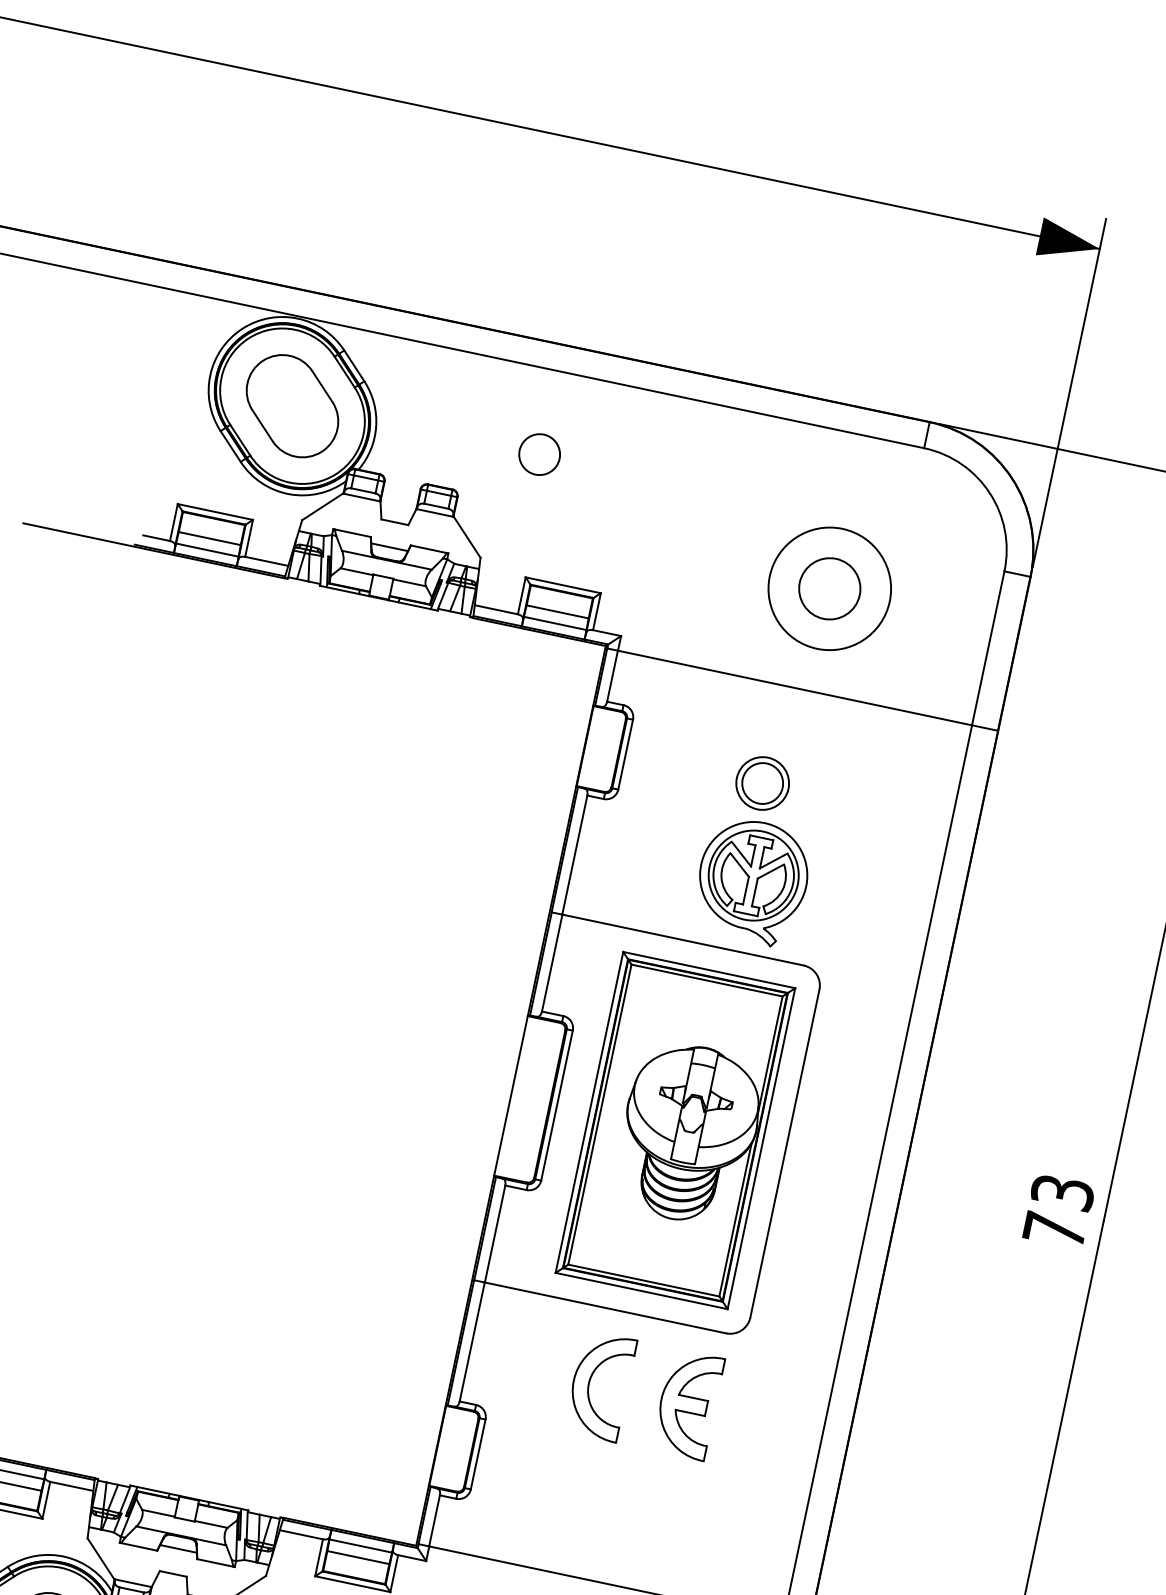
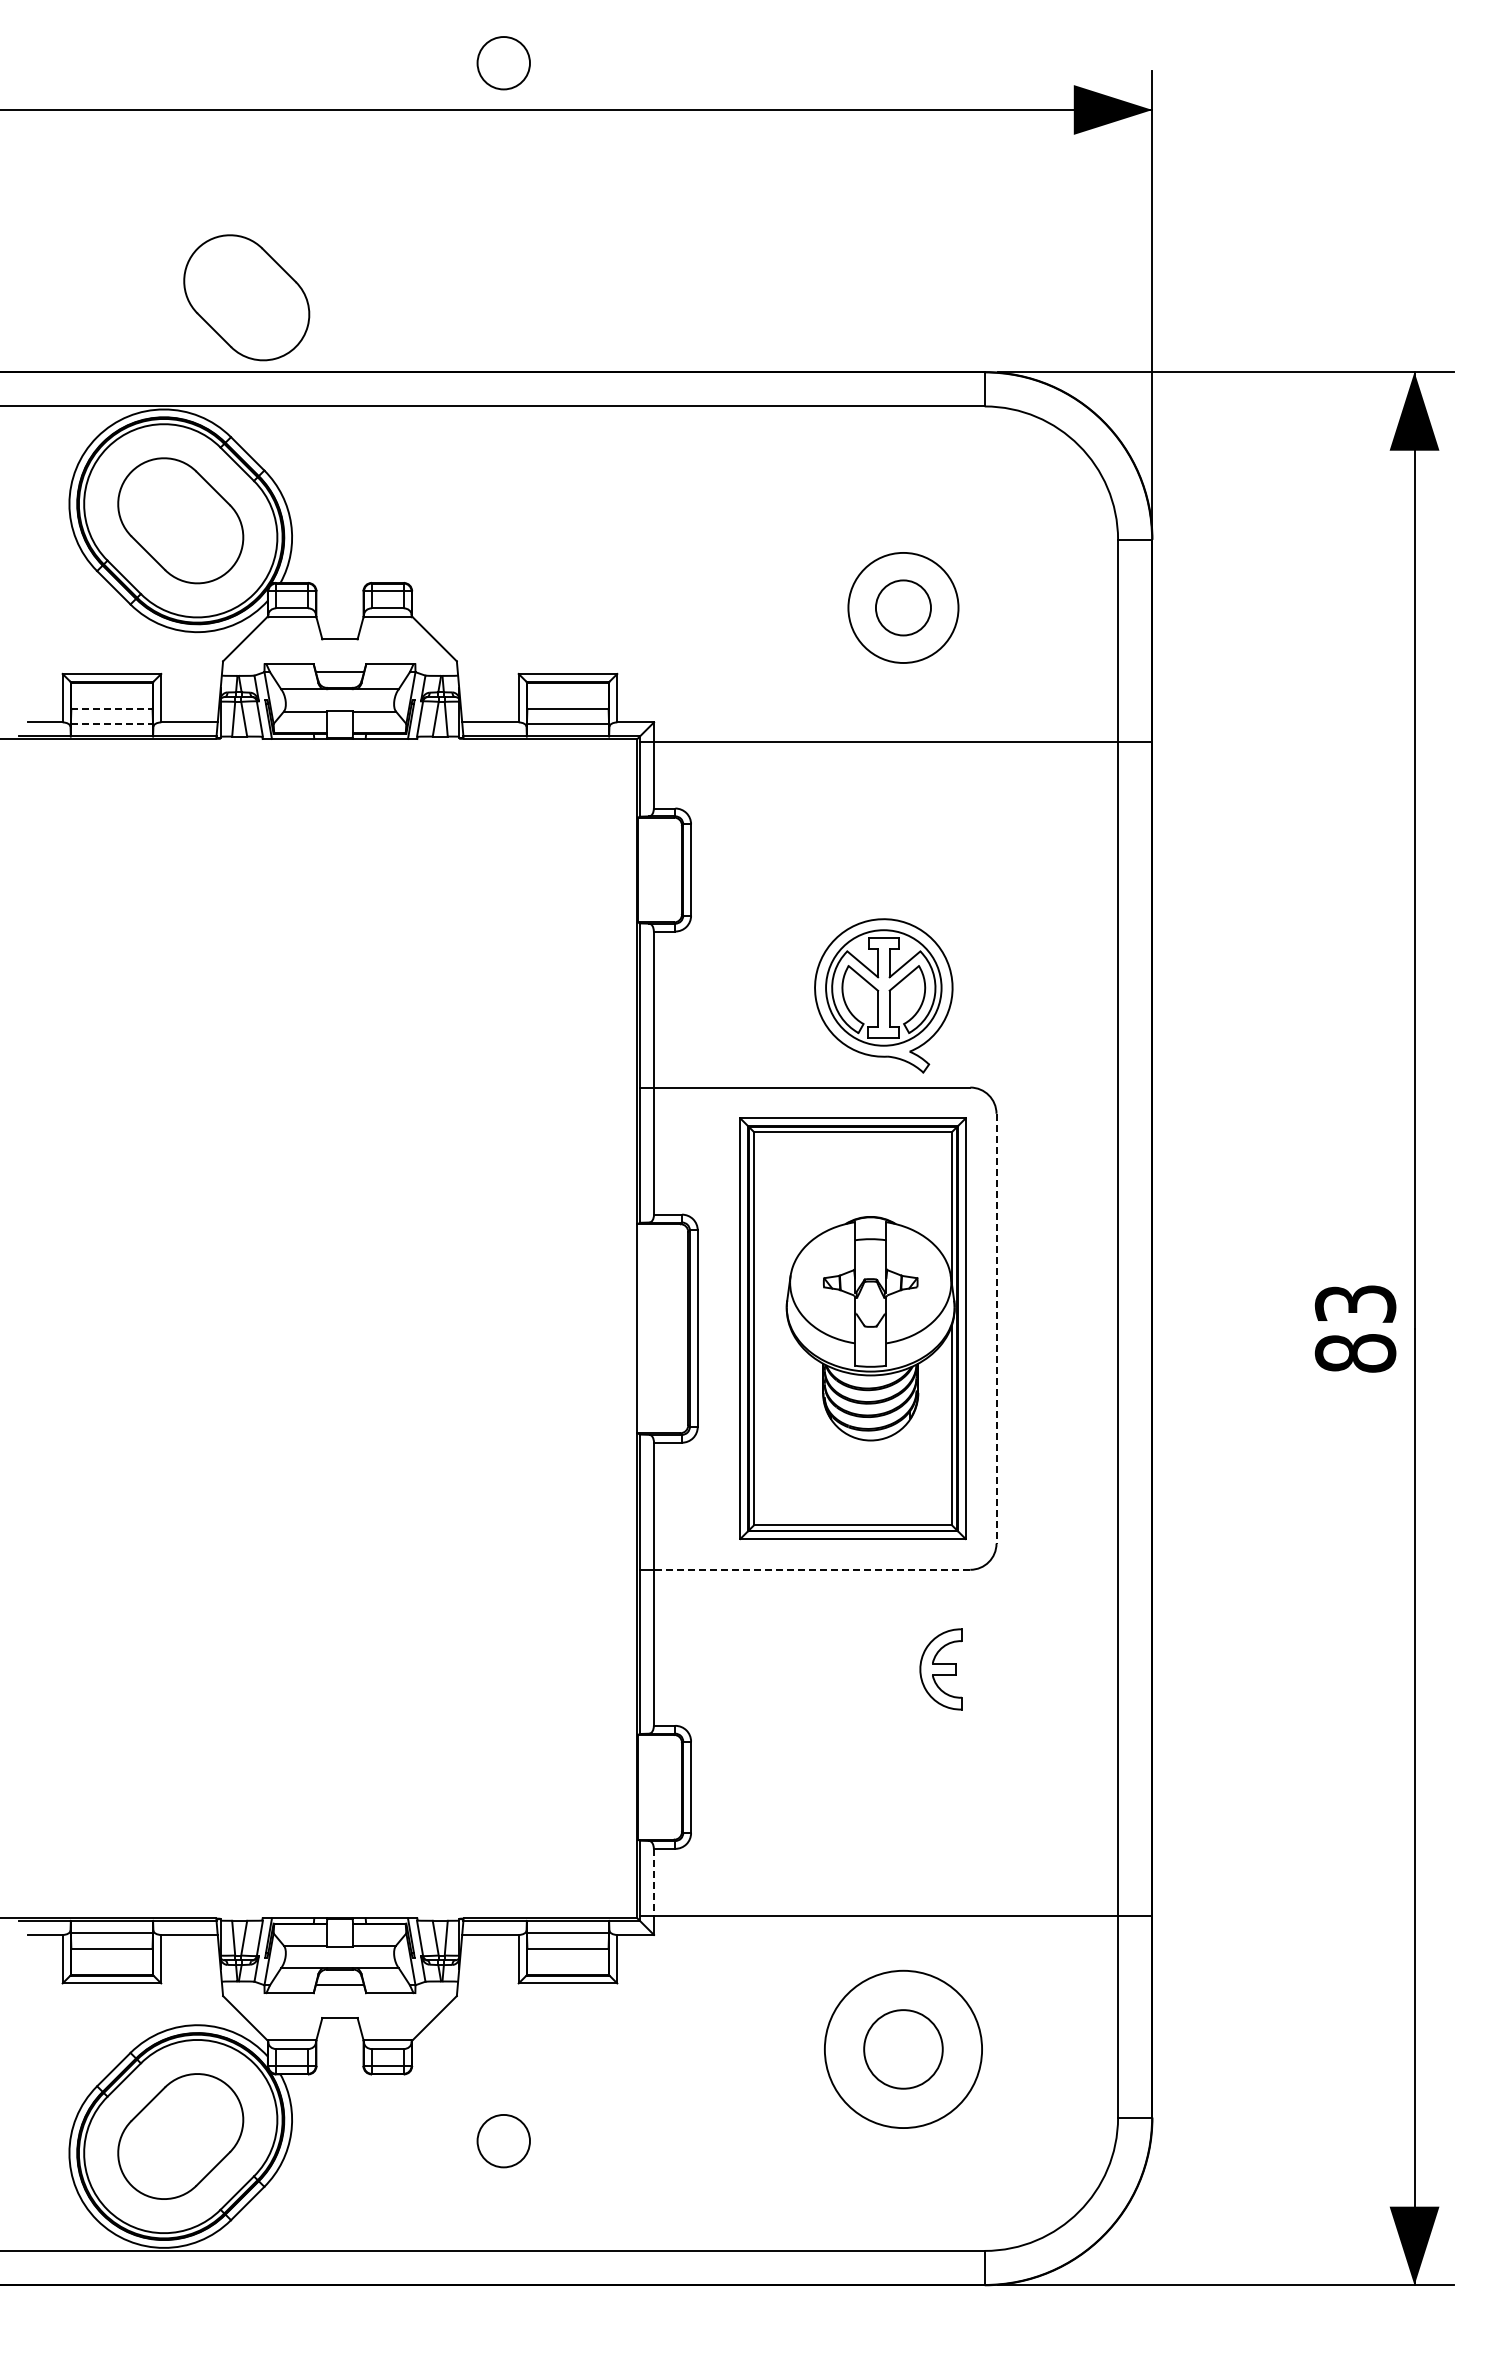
part: (378, 246) -> (246, 297), added
circle: (539, 454) -> (503, 63), moved
line: (209, 538) -> (111, 708), solid -> dashed
line: (207, 549) -> (112, 723), solid -> dashed
circle: (829, 588) -> (903, 607), size x0.7
circle: (829, 588) -> (903, 607), size x0.7
part: (762, 783) -> (870, 869), removed
line: (784, 1153) -> (996, 1328), solid -> dashed
text: (1054, 1230) -> (1355, 1353), 73 -> 83
line: (605, 1307) -> (811, 1569), solid -> dashed
part: (589, 1384) -> (812, 1669), removed
part: (687, 1404) -> (940, 1669), size x0.6
line: (434, 1520) -> (653, 1882), solid -> dashed

